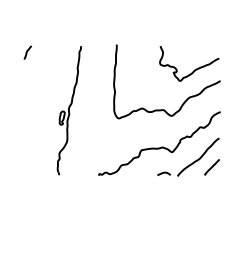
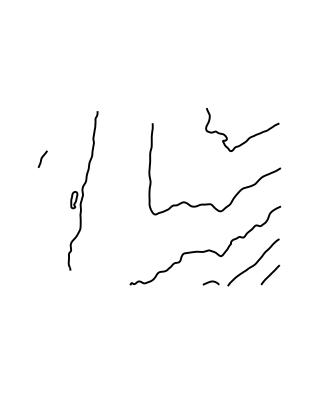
curve: (27, 52) -> (42, 158), moved
curve: (194, 69) -> (248, 137), moved
part: (68, 110) -> (82, 190), moved

